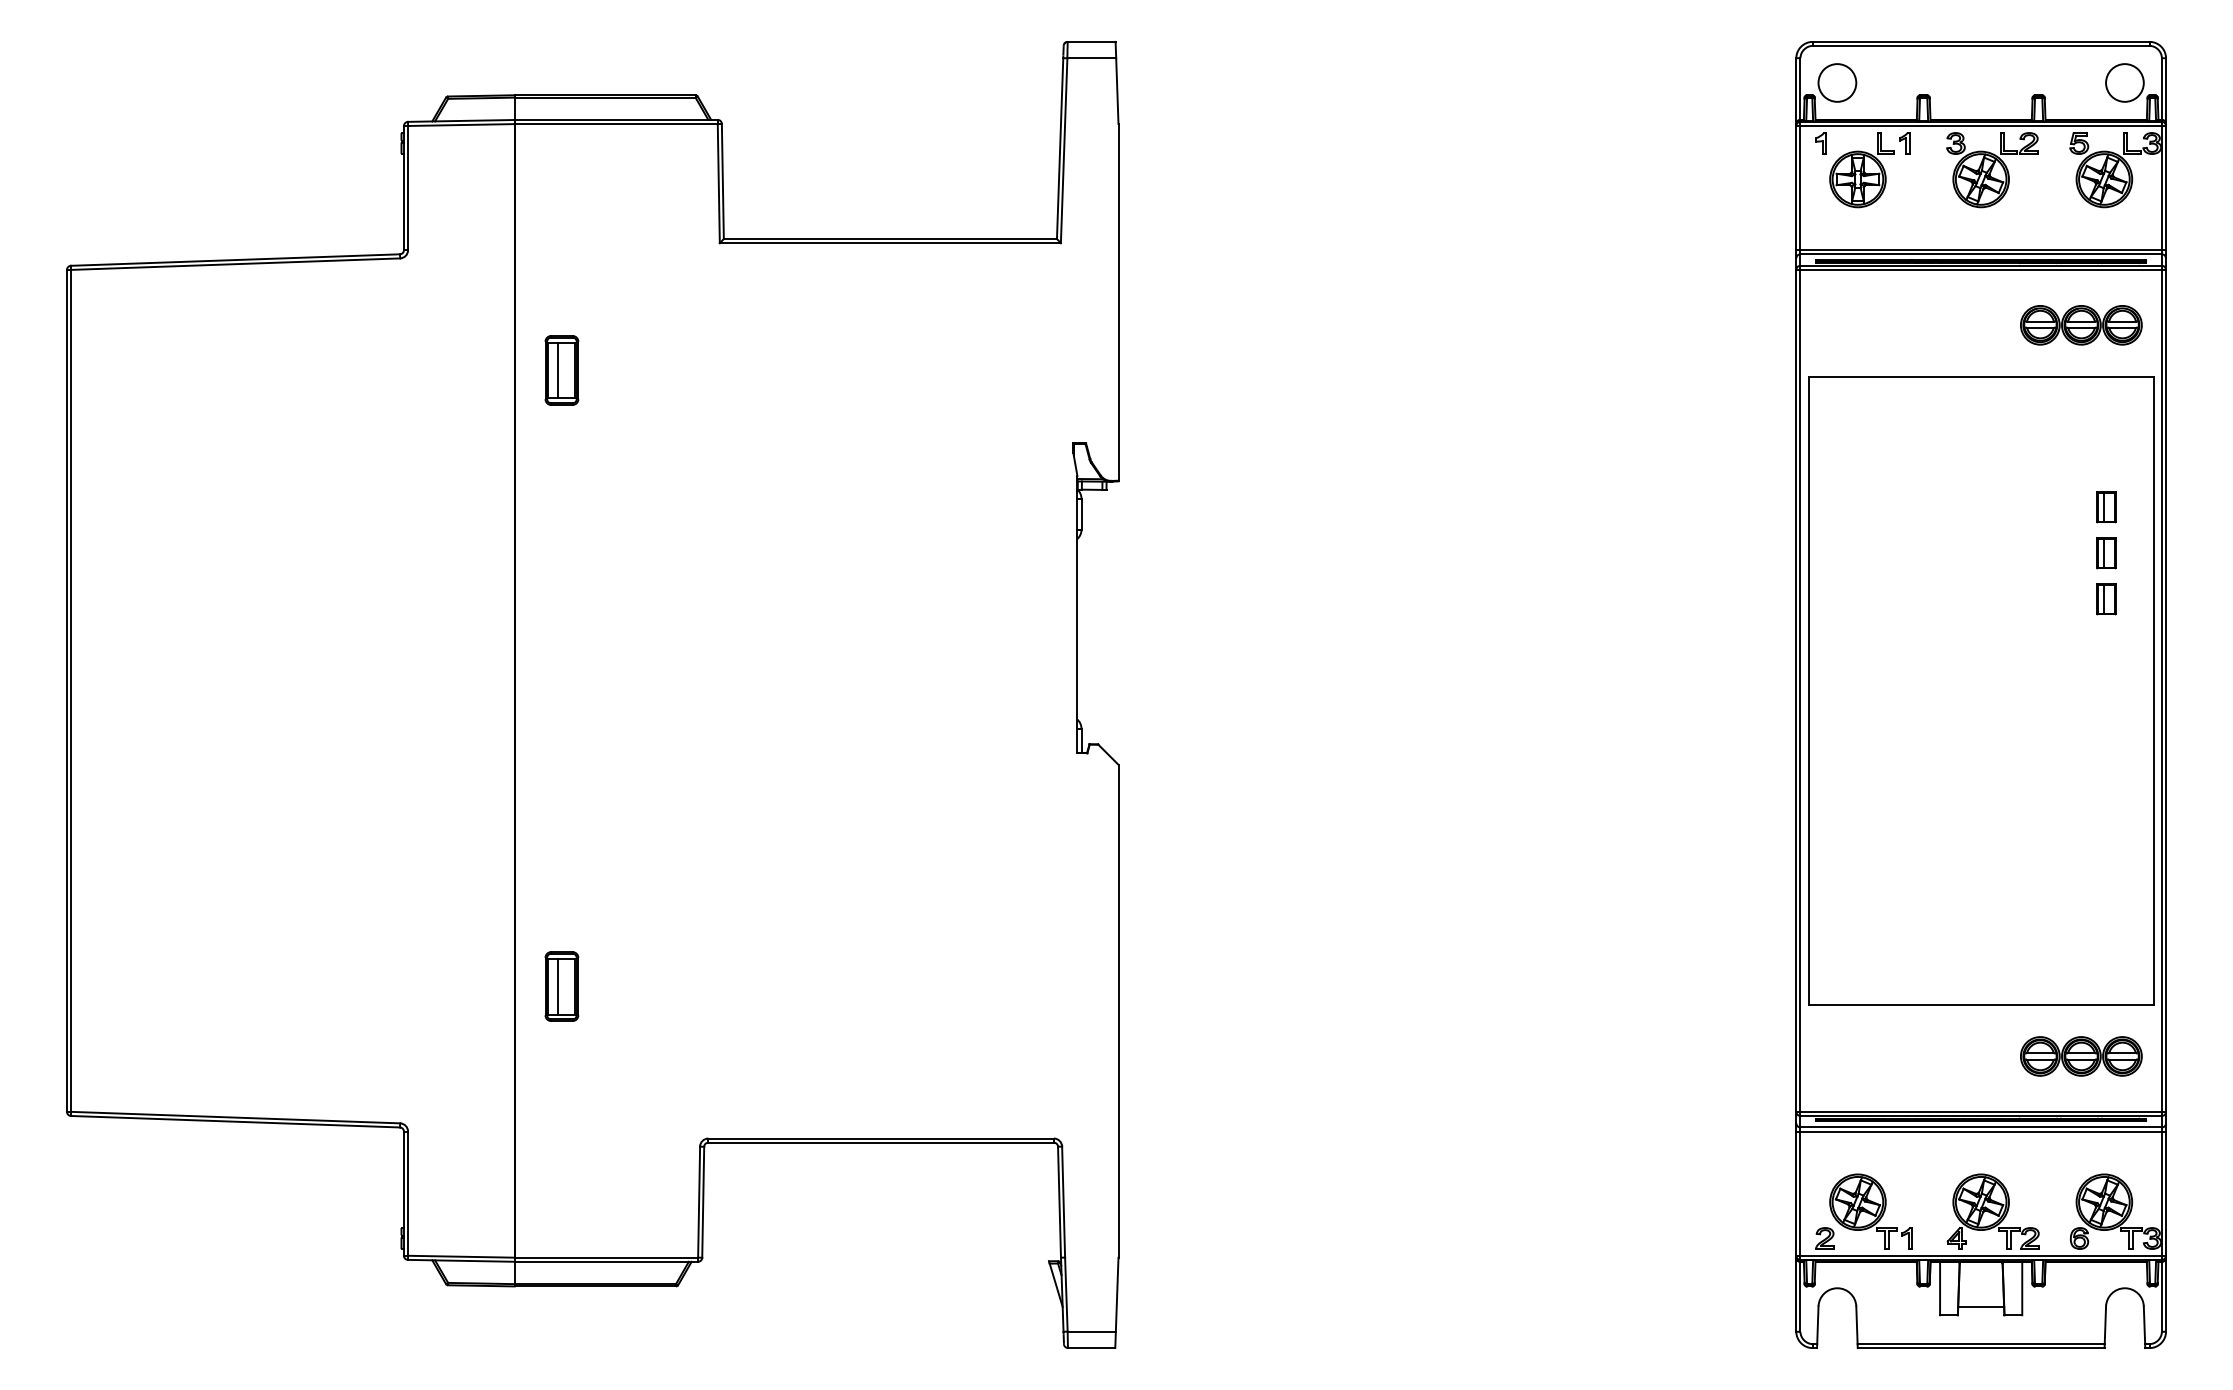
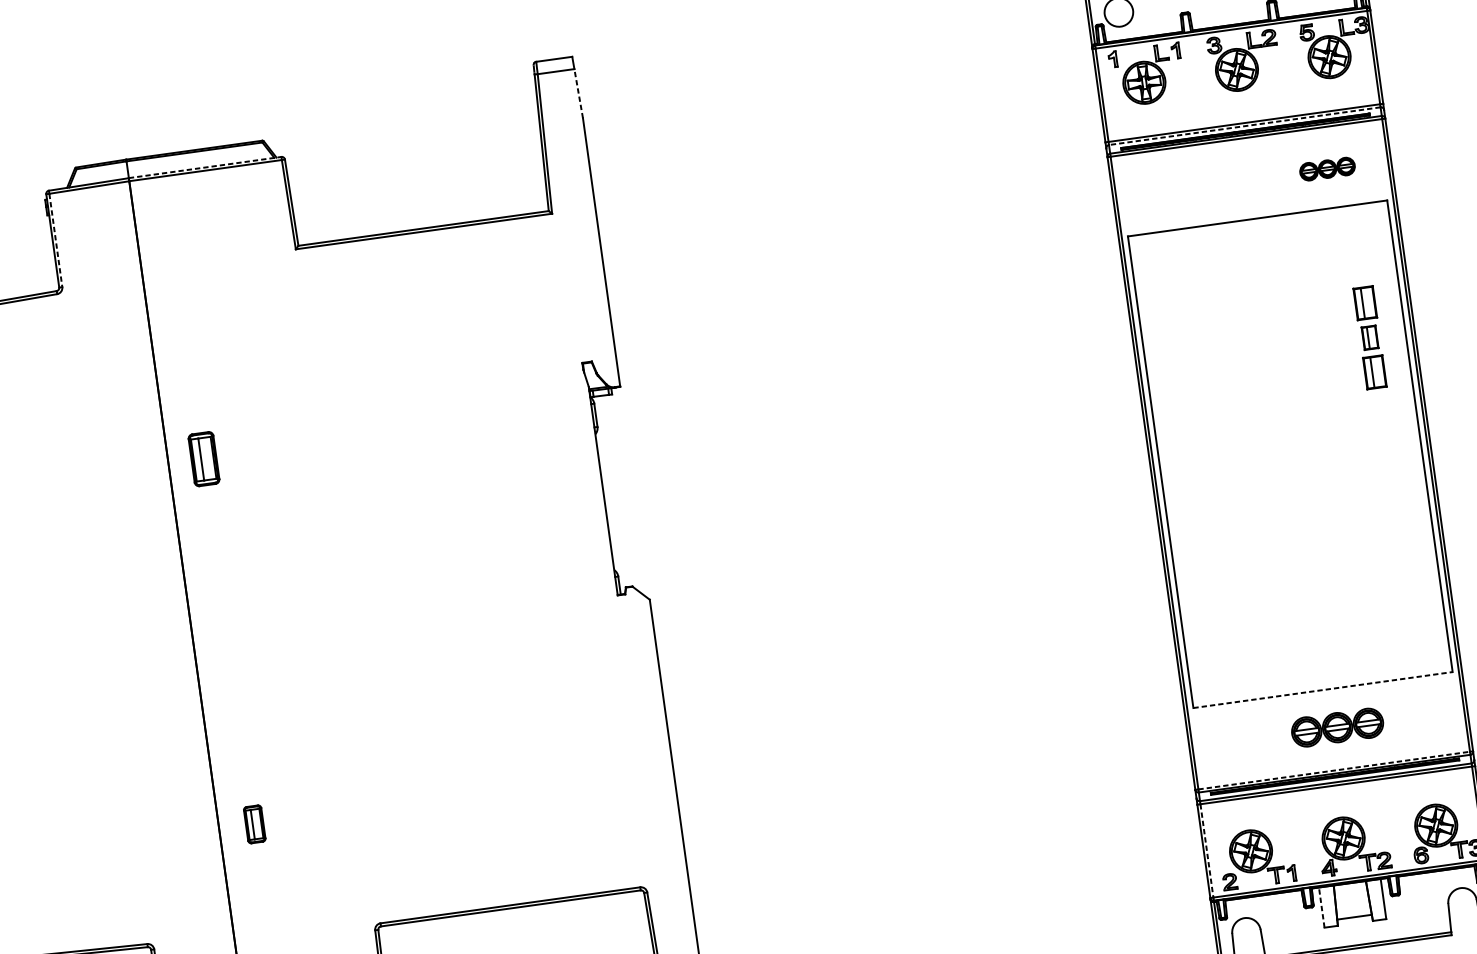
line: (1117, 91) -> (578, 93), solid -> dashed
line: (616, 119) -> (205, 167), solid -> dashed
line: (408, 188) -> (56, 240), solid -> dashed
line: (1981, 254) -> (1245, 126), solid -> dashed
part: (2081, 325) -> (1327, 169), size x0.6
part: (561, 370) -> (203, 459), moved
part: (2106, 507) -> (1365, 303), size x1.4
part: (2106, 599) -> (1374, 372), size x1.4
part: (561, 986) -> (254, 824), size x0.7
line: (1981, 1004) -> (1323, 689), solid -> dashed
part: (2081, 1056) -> (1337, 727), moved
line: (1981, 1111) -> (1334, 770), solid -> dashed
line: (1800, 1194) -> (1207, 851), solid -> dashed
line: (1940, 1288) -> (1322, 907), solid -> dashed

